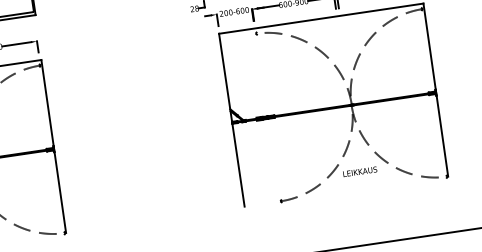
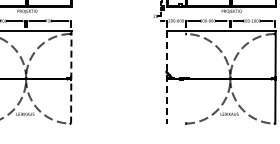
line: (231, 120) -> (166, 77), solid -> dashed
line: (53, 144) -> (71, 76), solid -> dashed

